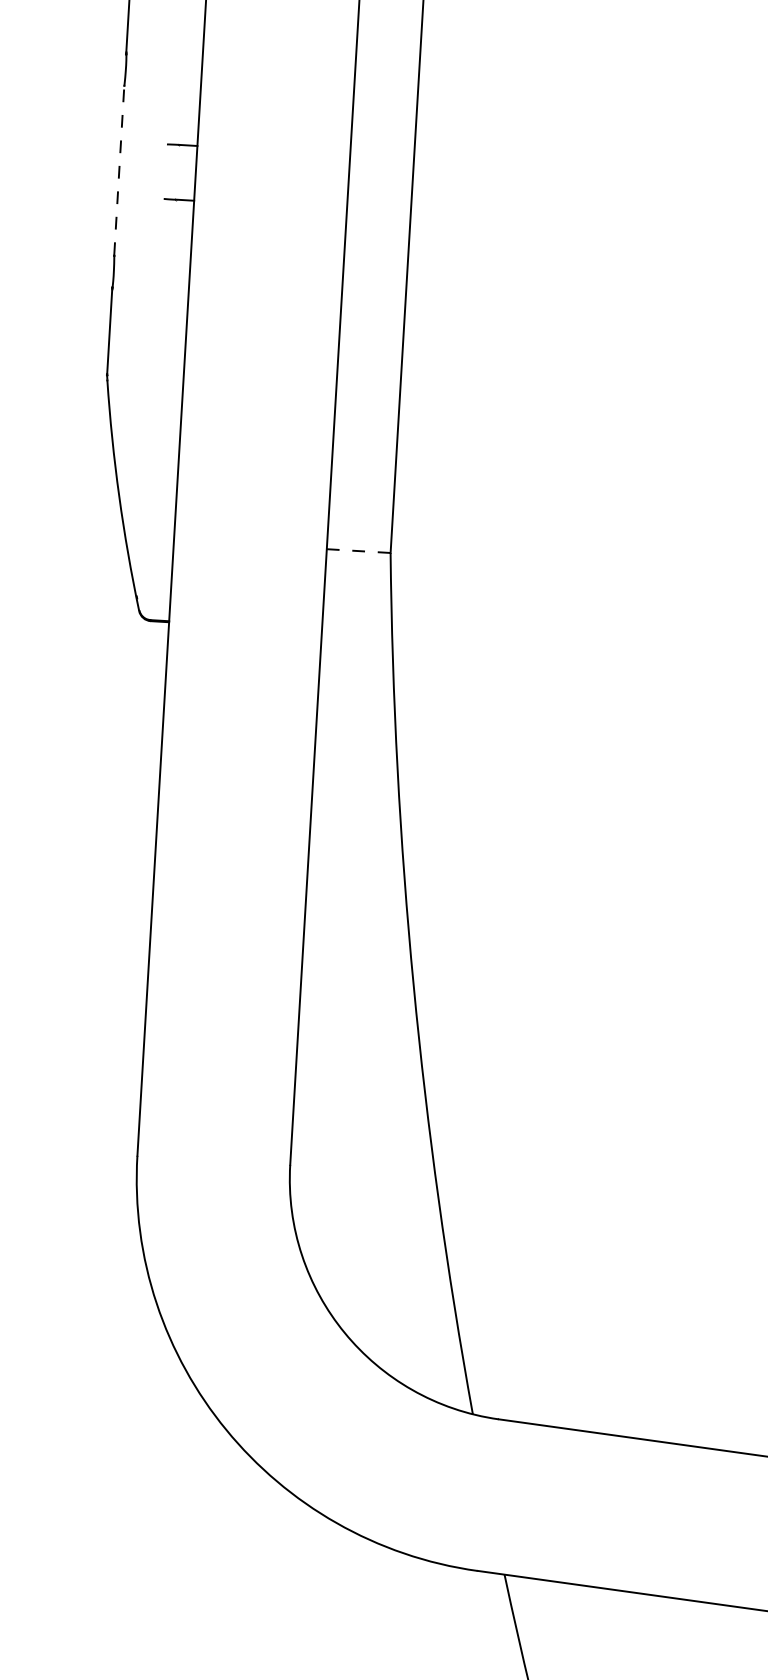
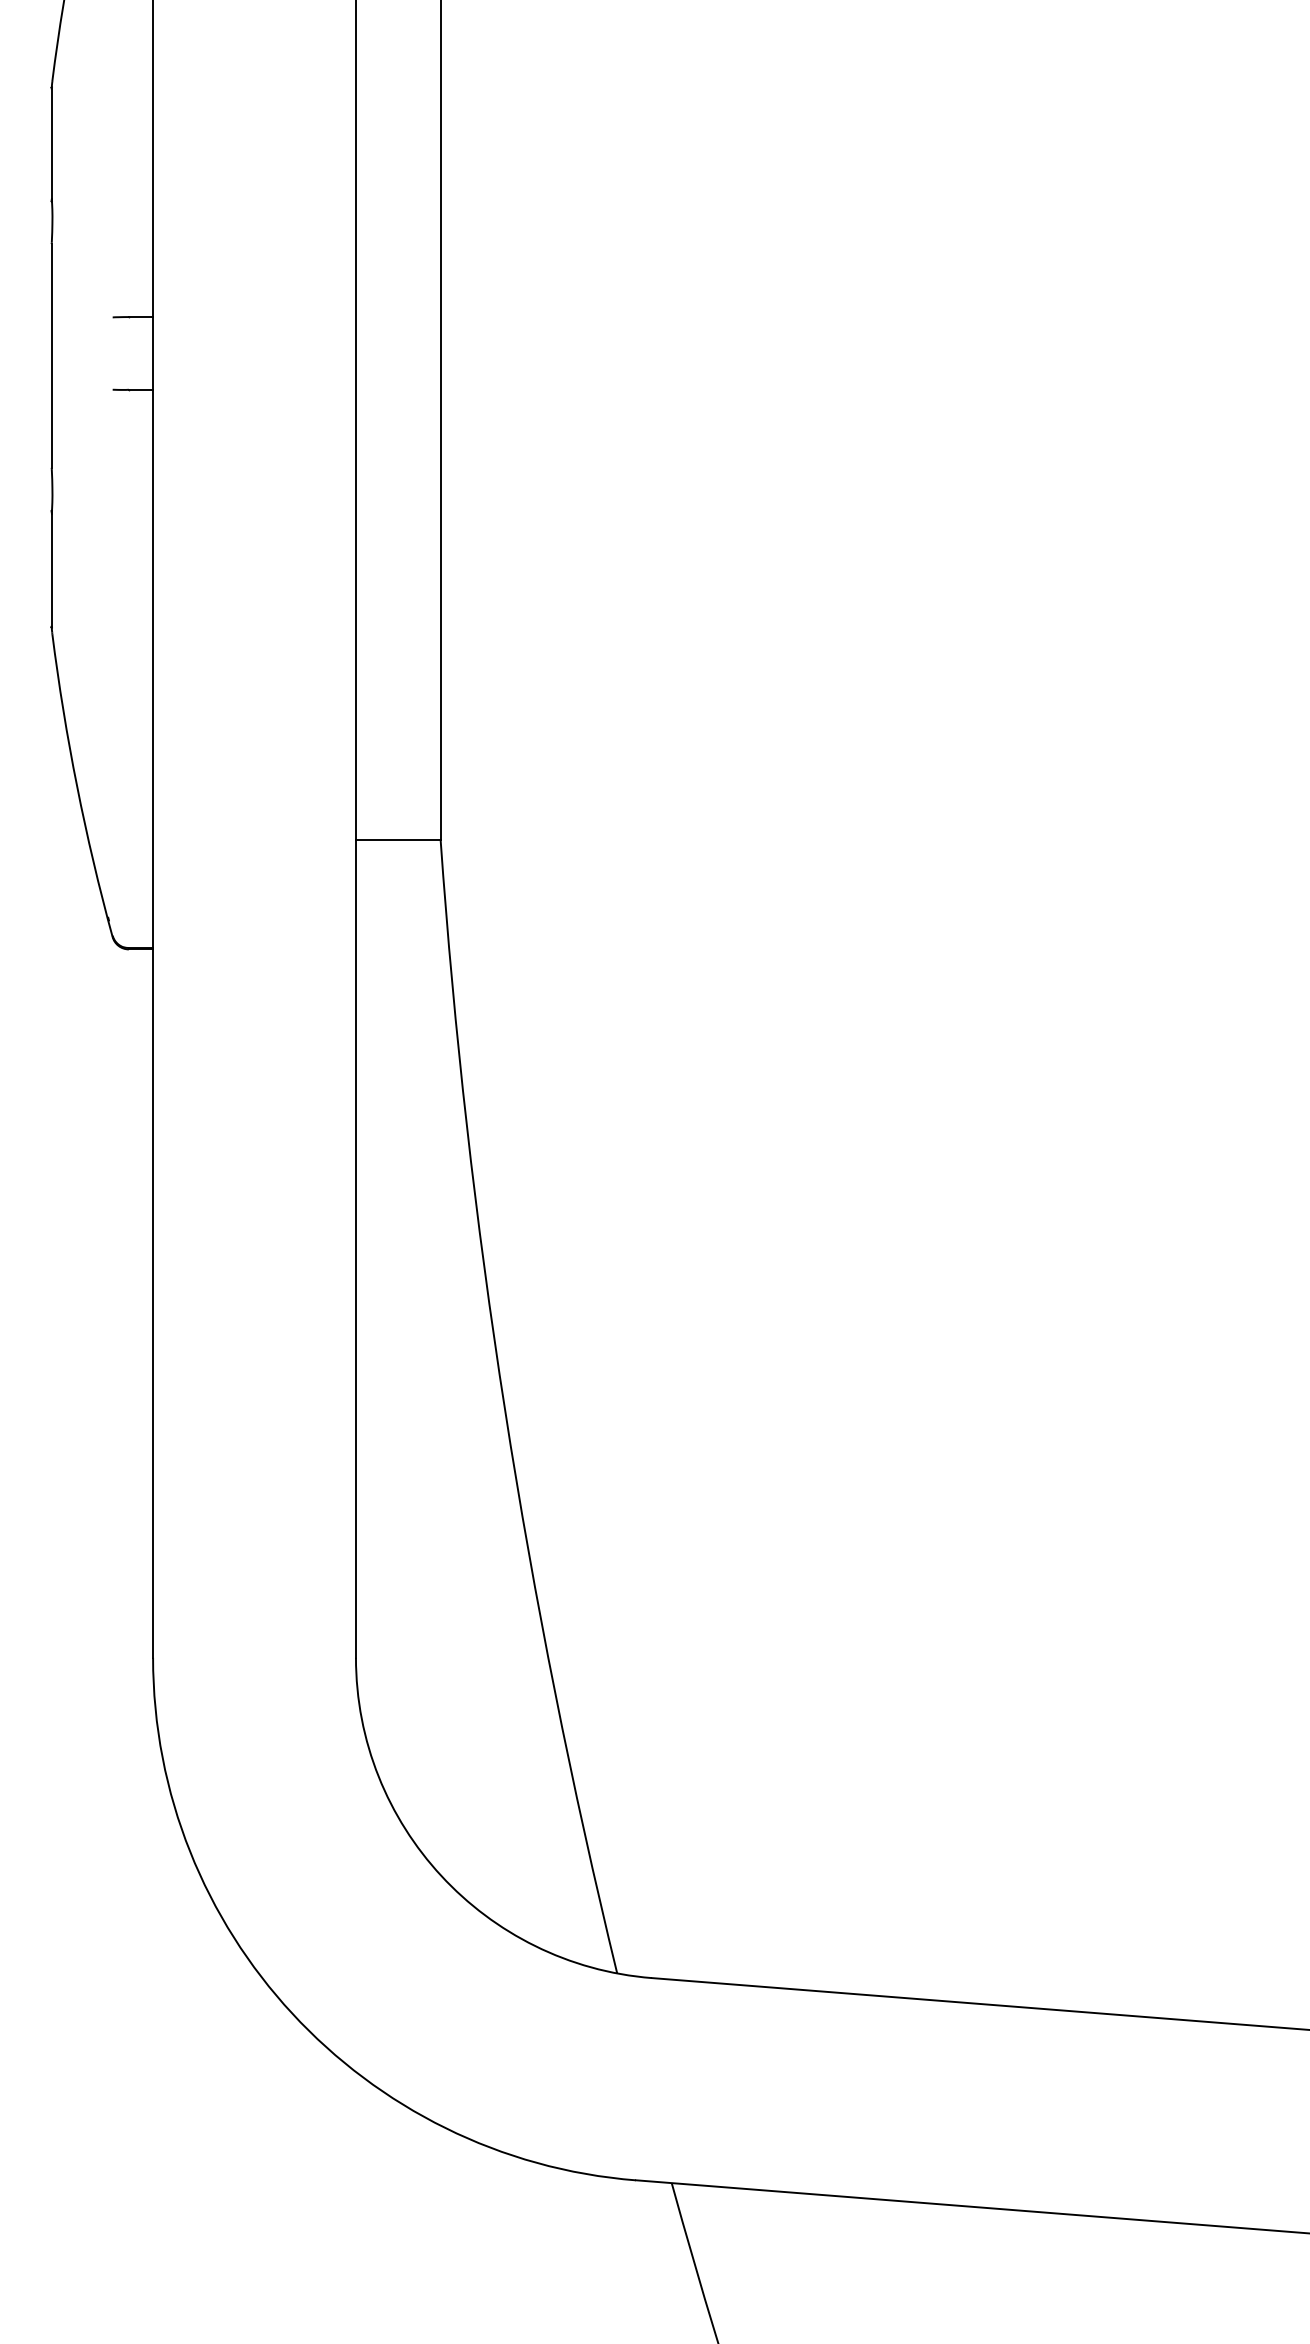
line: (119, 170) -> (51, 355), dashed -> solid
line: (358, 551) -> (398, 840), dashed -> solid

